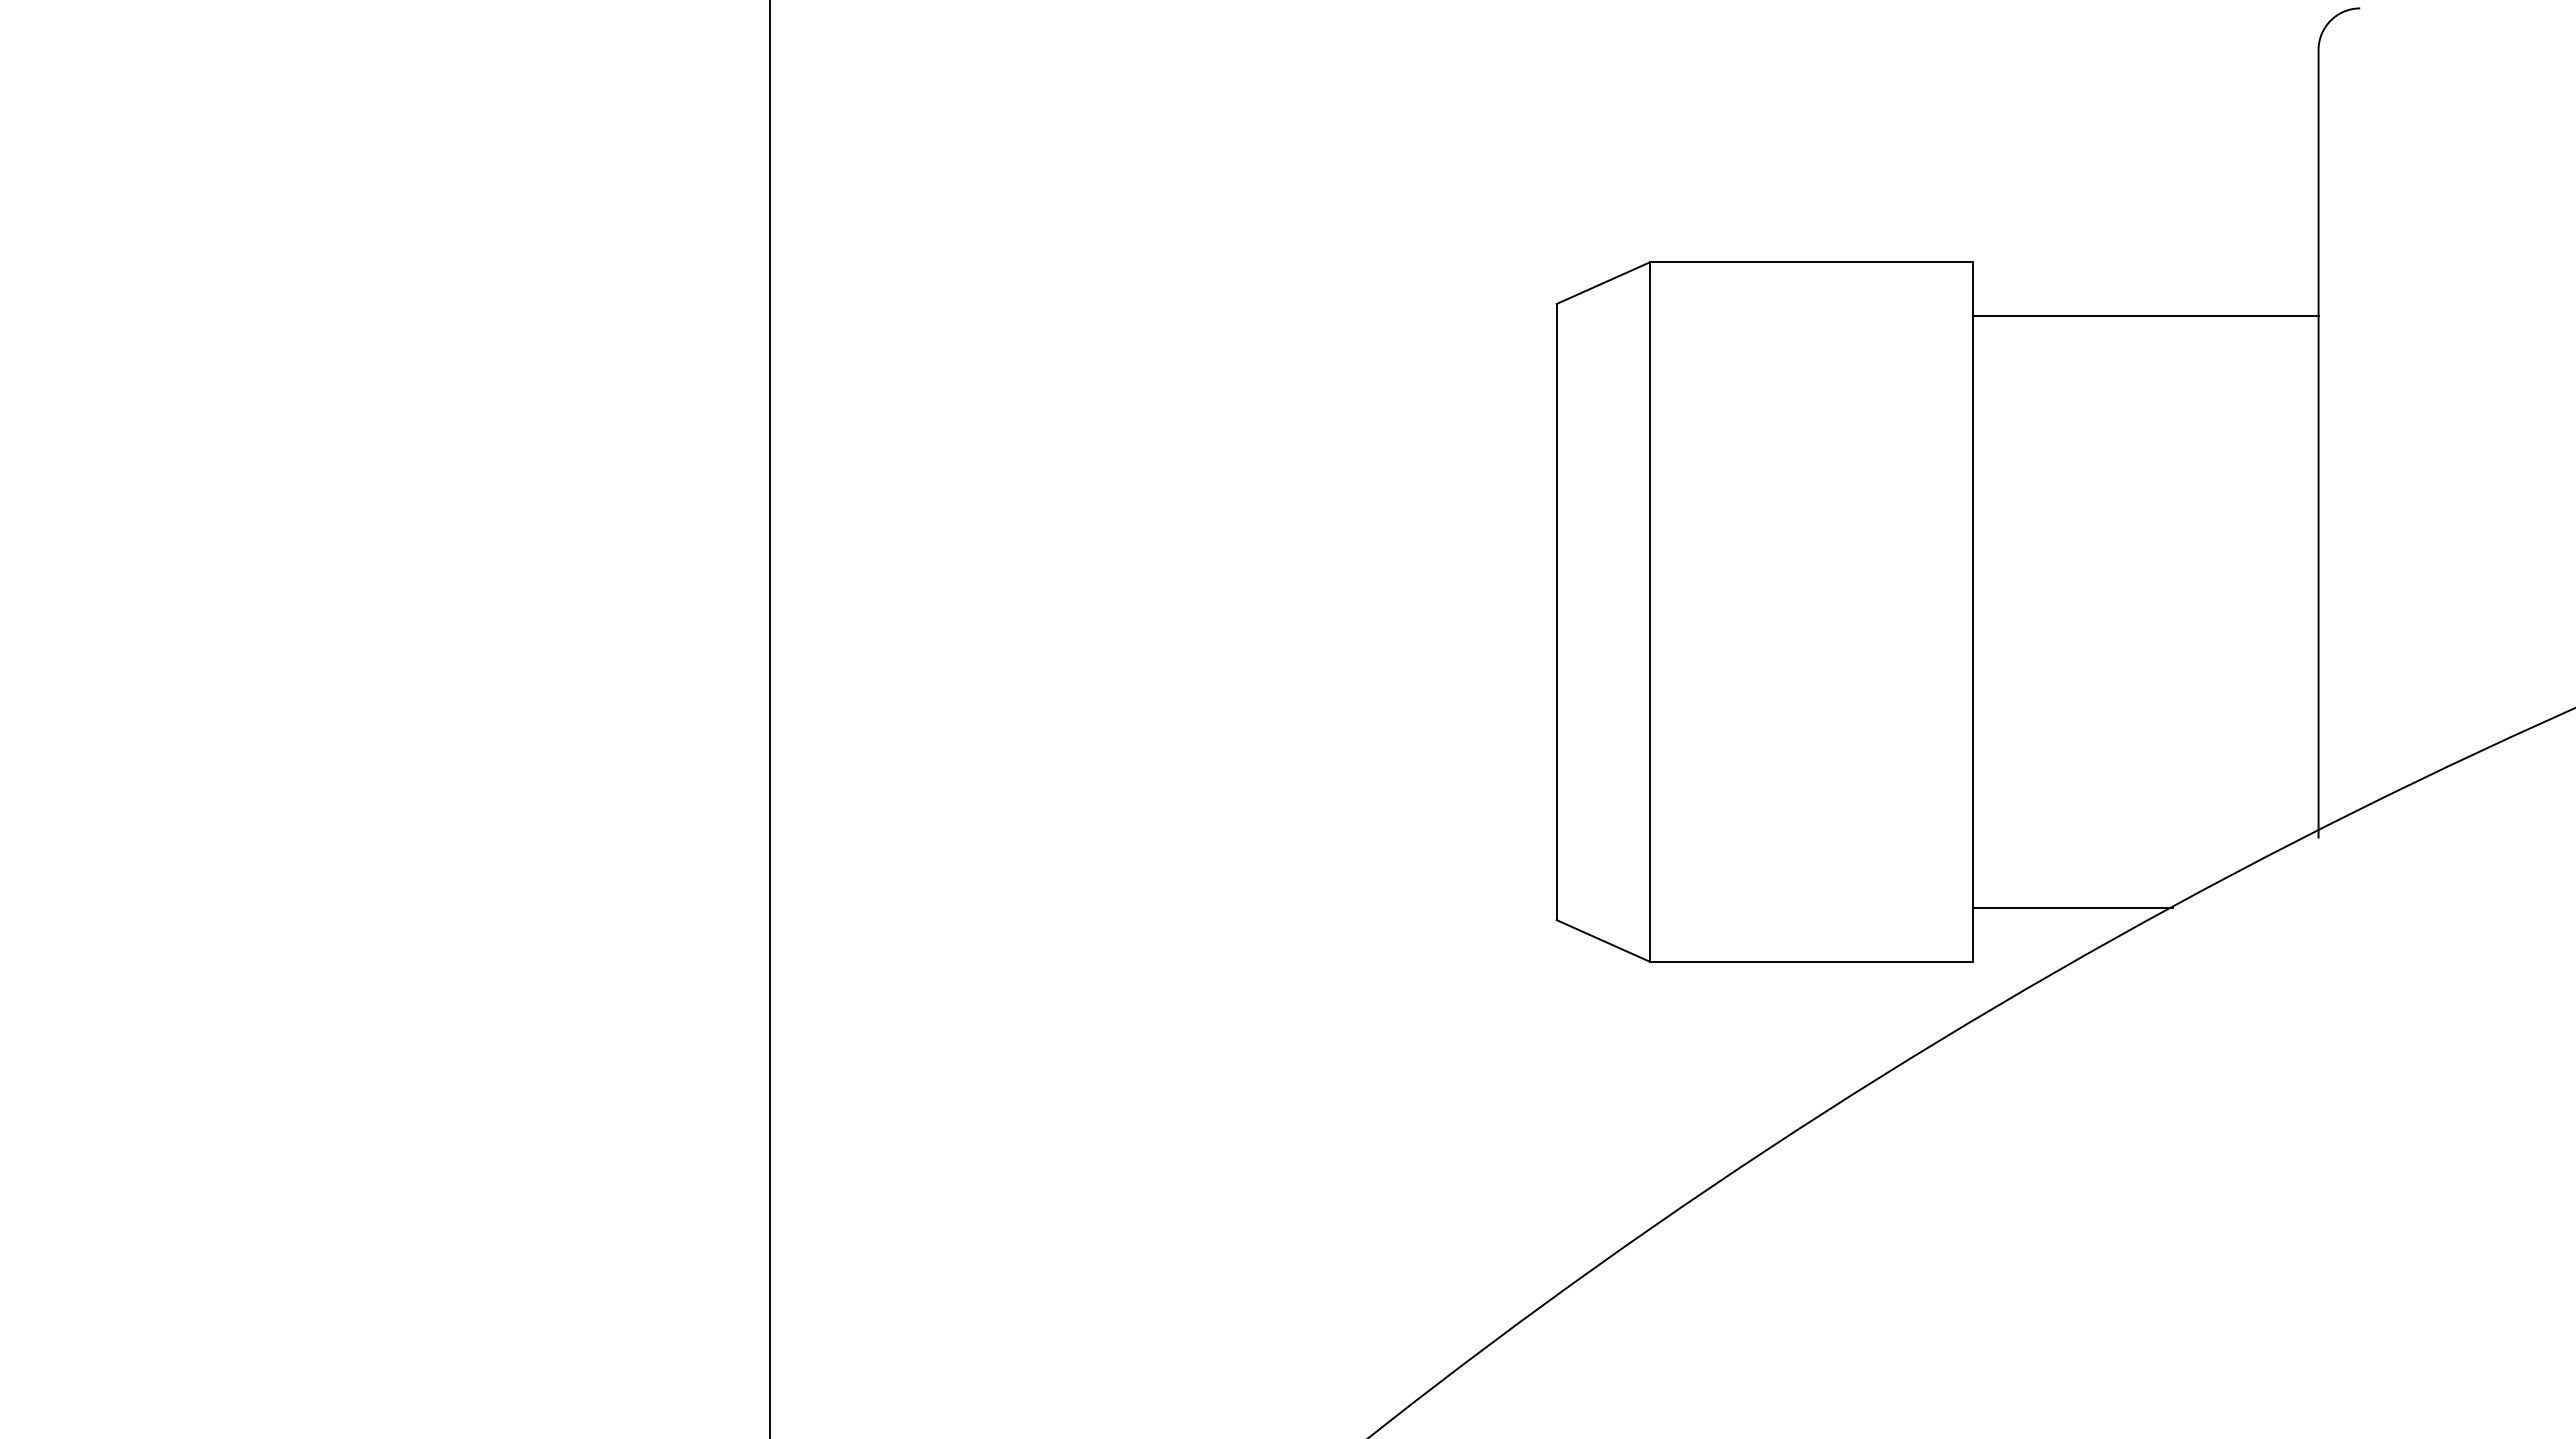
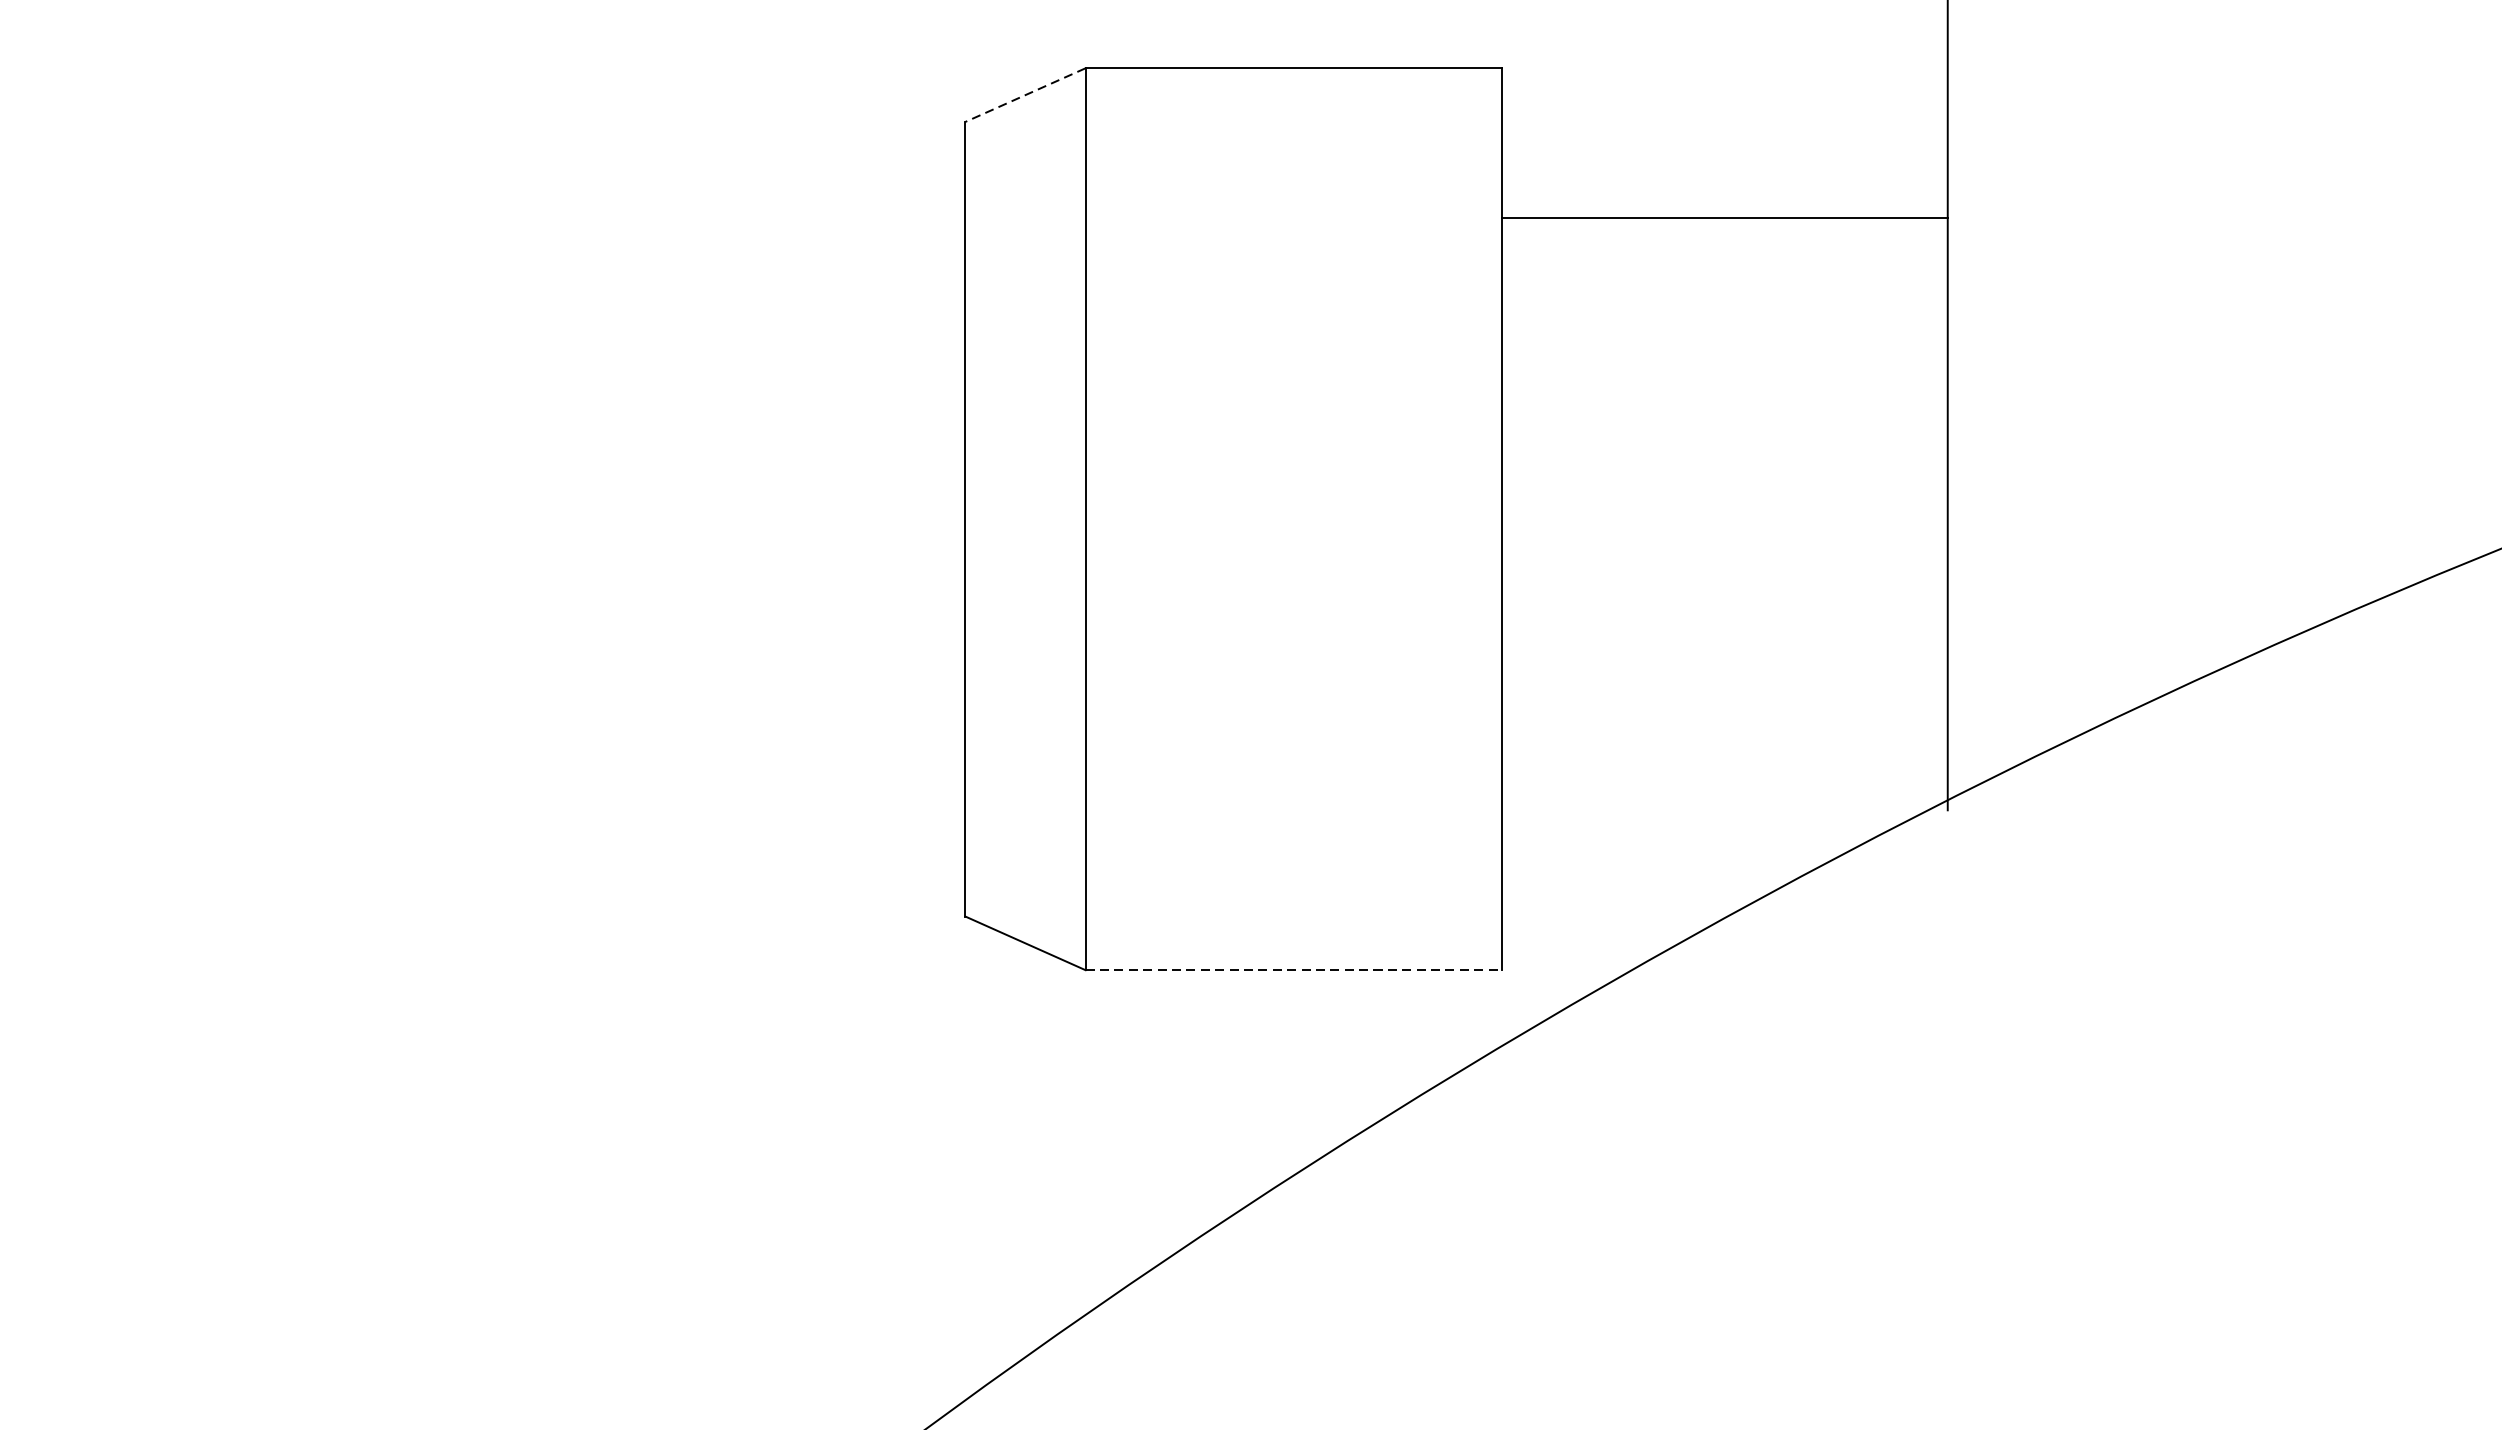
line: (1602, 283) -> (1024, 95), solid -> dashed
line: (2145, 316) -> (1724, 218), moved
line: (2072, 907) -> (1630, 900), removed
line: (1811, 961) -> (1293, 969), solid -> dashed

